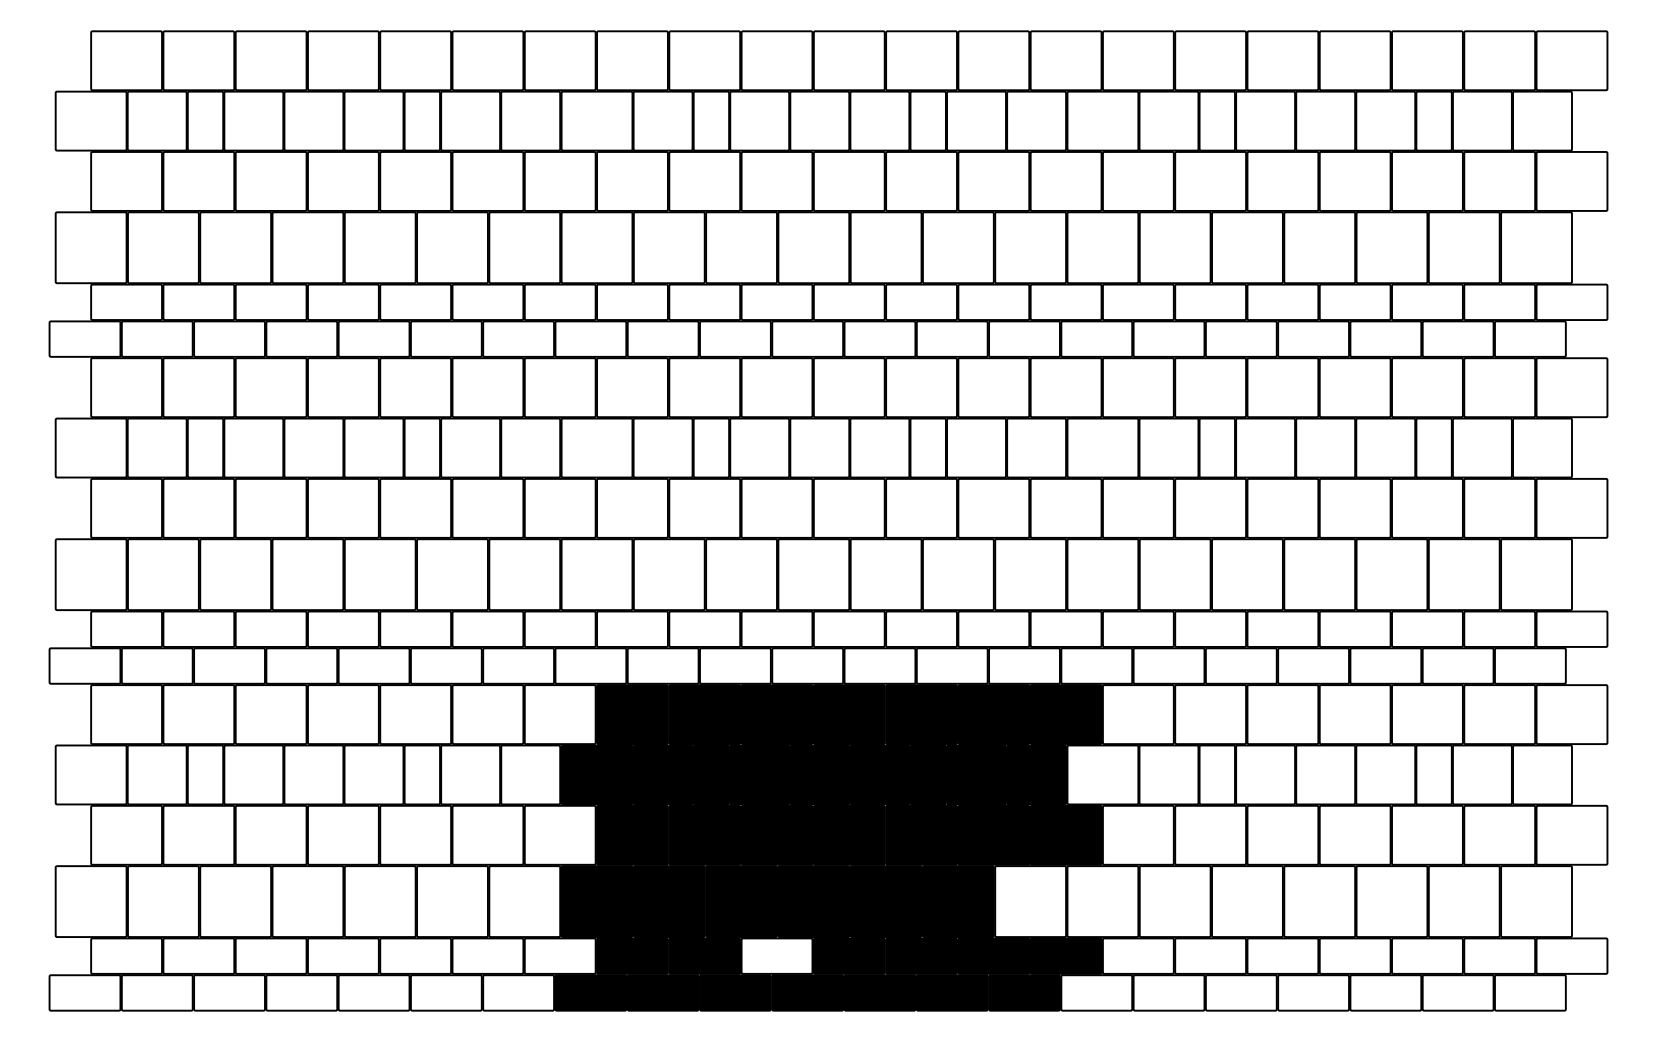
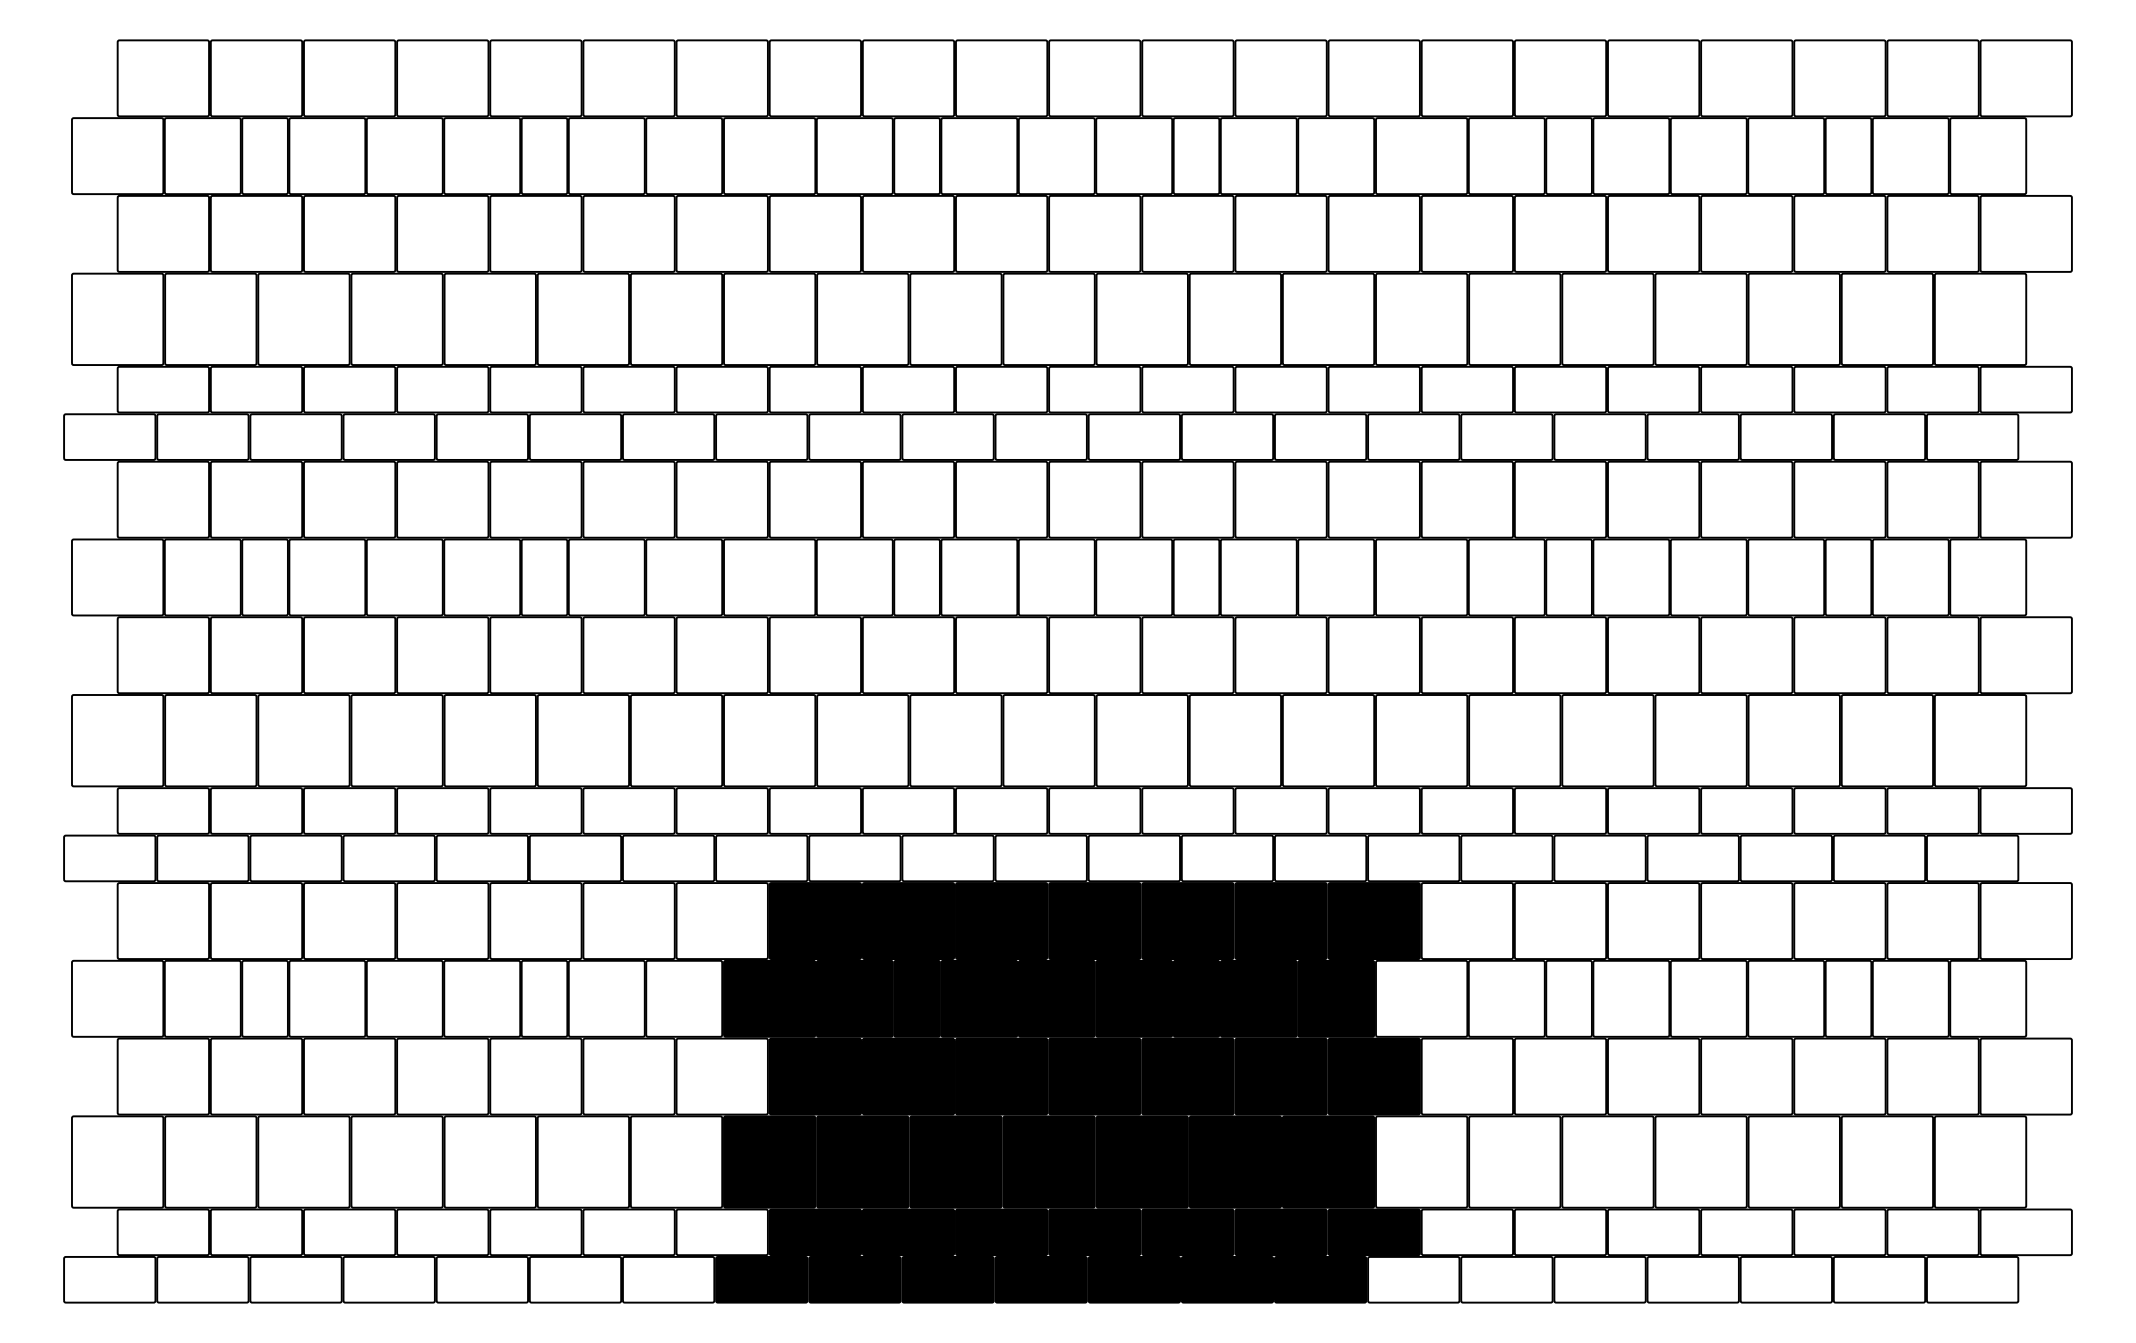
fill: (1030, 901) -> (1328, 1161), added
fill: (776, 956) -> (1001, 1232), added

